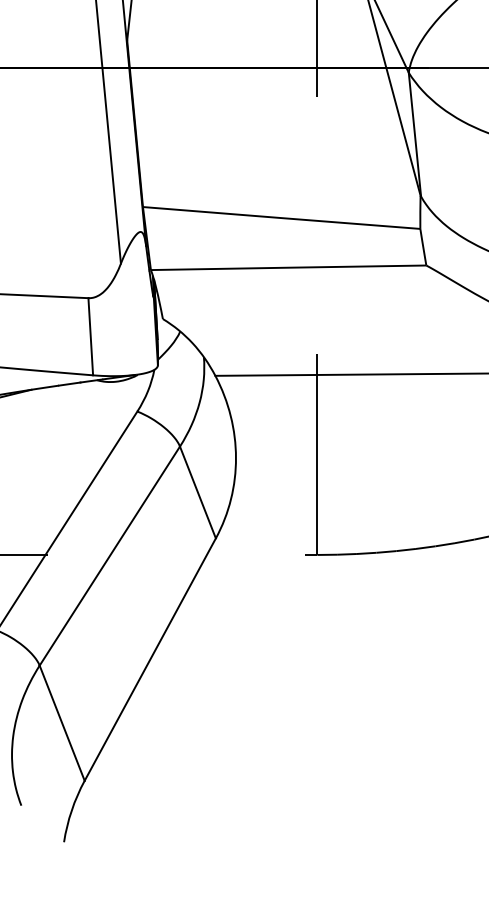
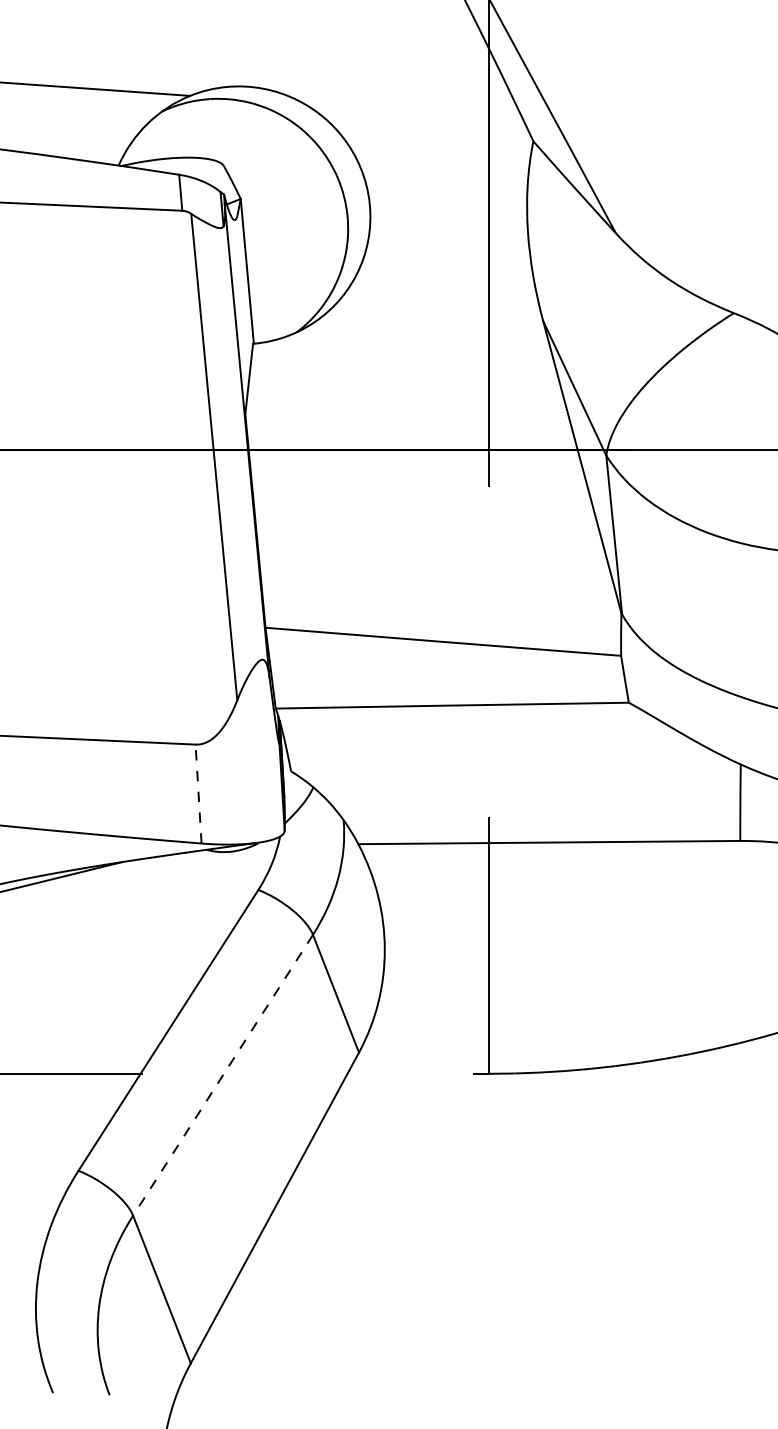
line: (90, 337) -> (198, 794), solid -> dashed
line: (110, 556) -> (223, 1075), solid -> dashed

